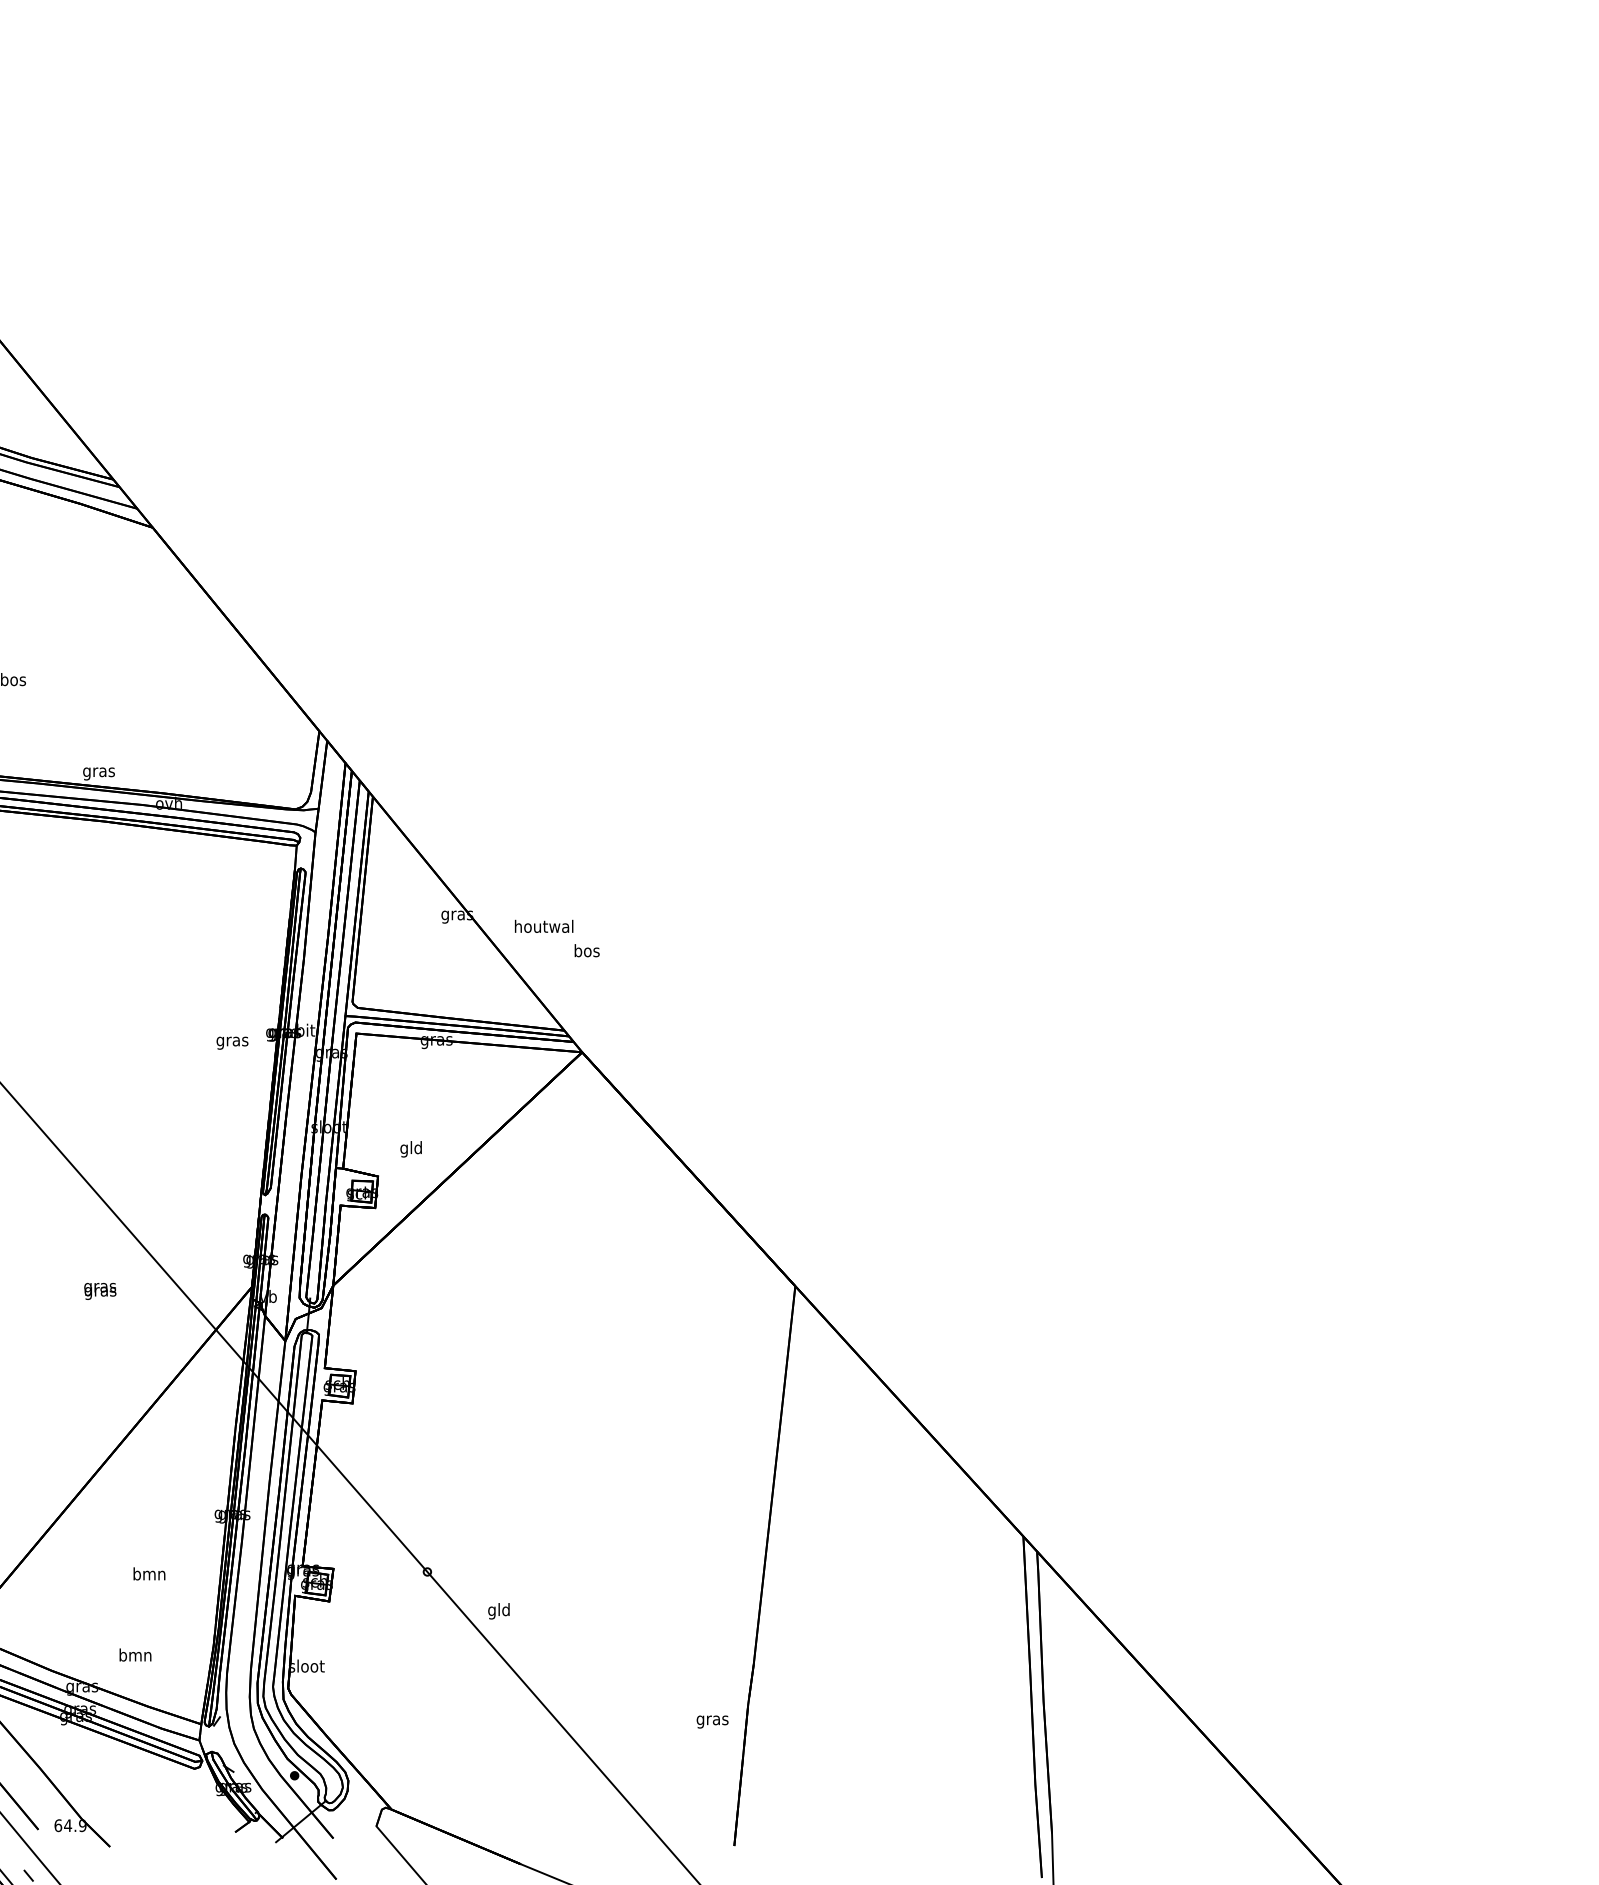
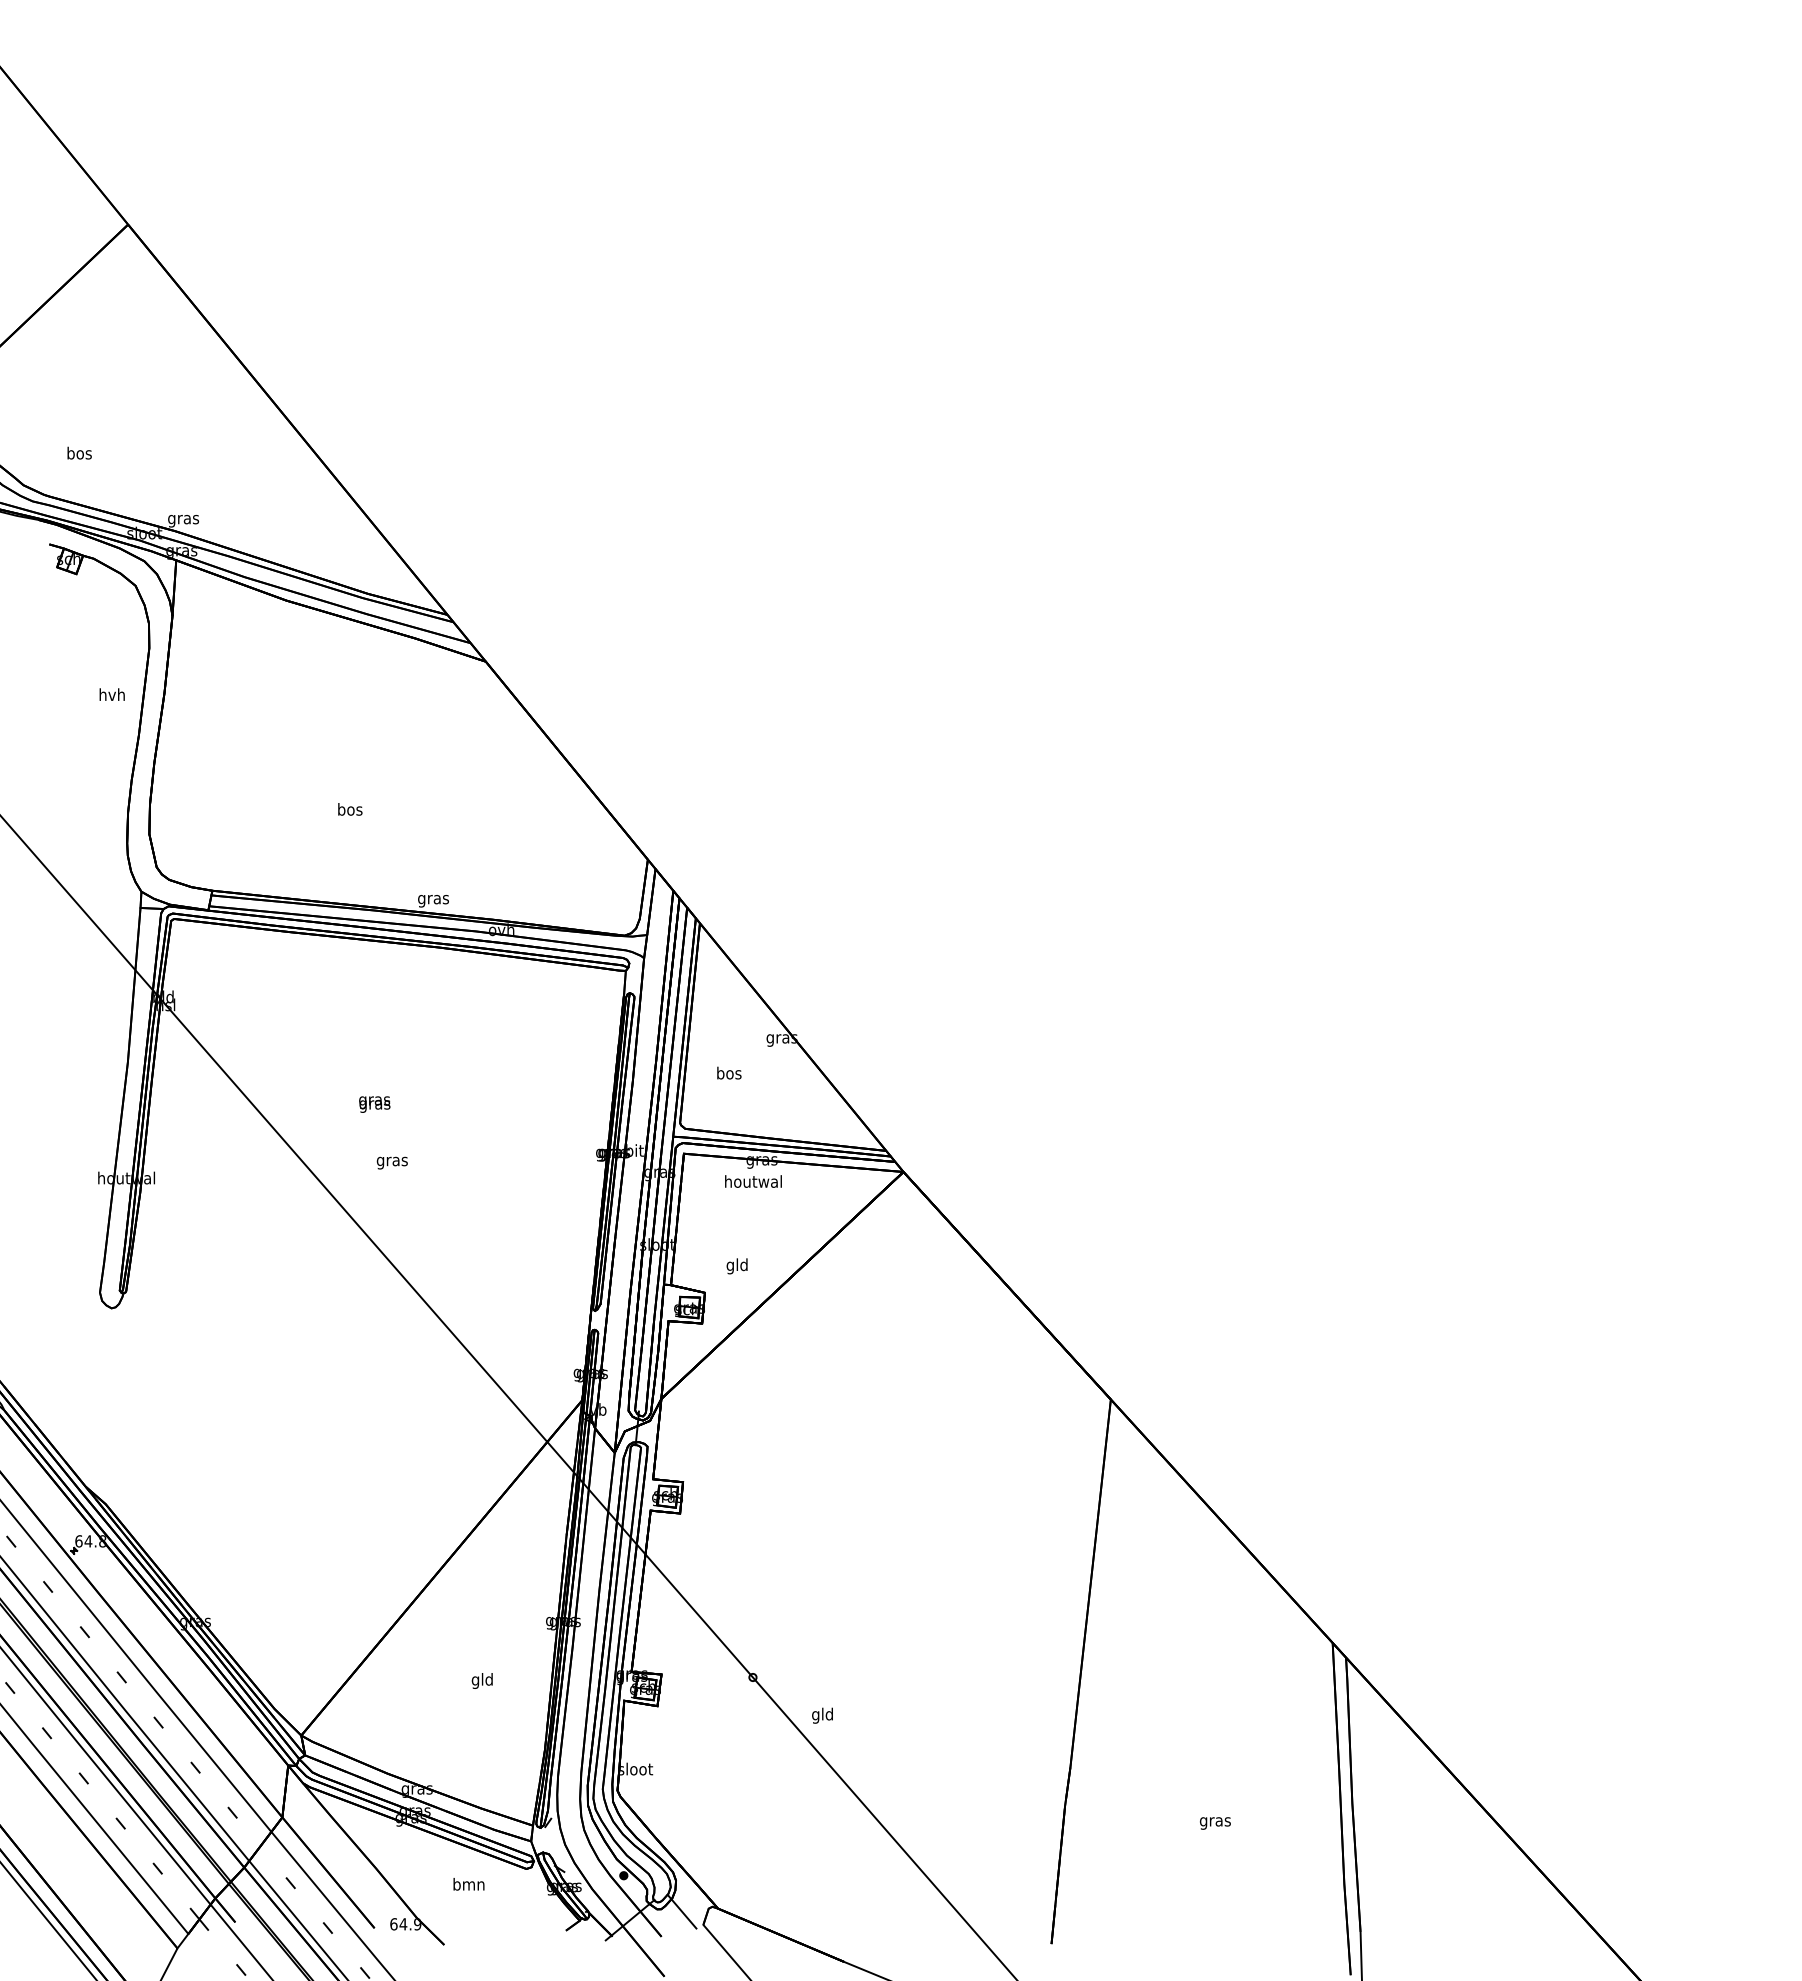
text: (544, 926) -> (753, 1181), moved
text: (587, 950) -> (729, 1072), moved
text: (231, 1042) -> (391, 1162), moved
text: (100, 1291) -> (374, 1104), moved
text: (149, 1575) -> (482, 1680), bmn -> gld
text: (134, 1655) -> (468, 1884), moved
text: (712, 1722) -> (1215, 1823), moved
line: (353, 1812) -> (681, 1911), added

